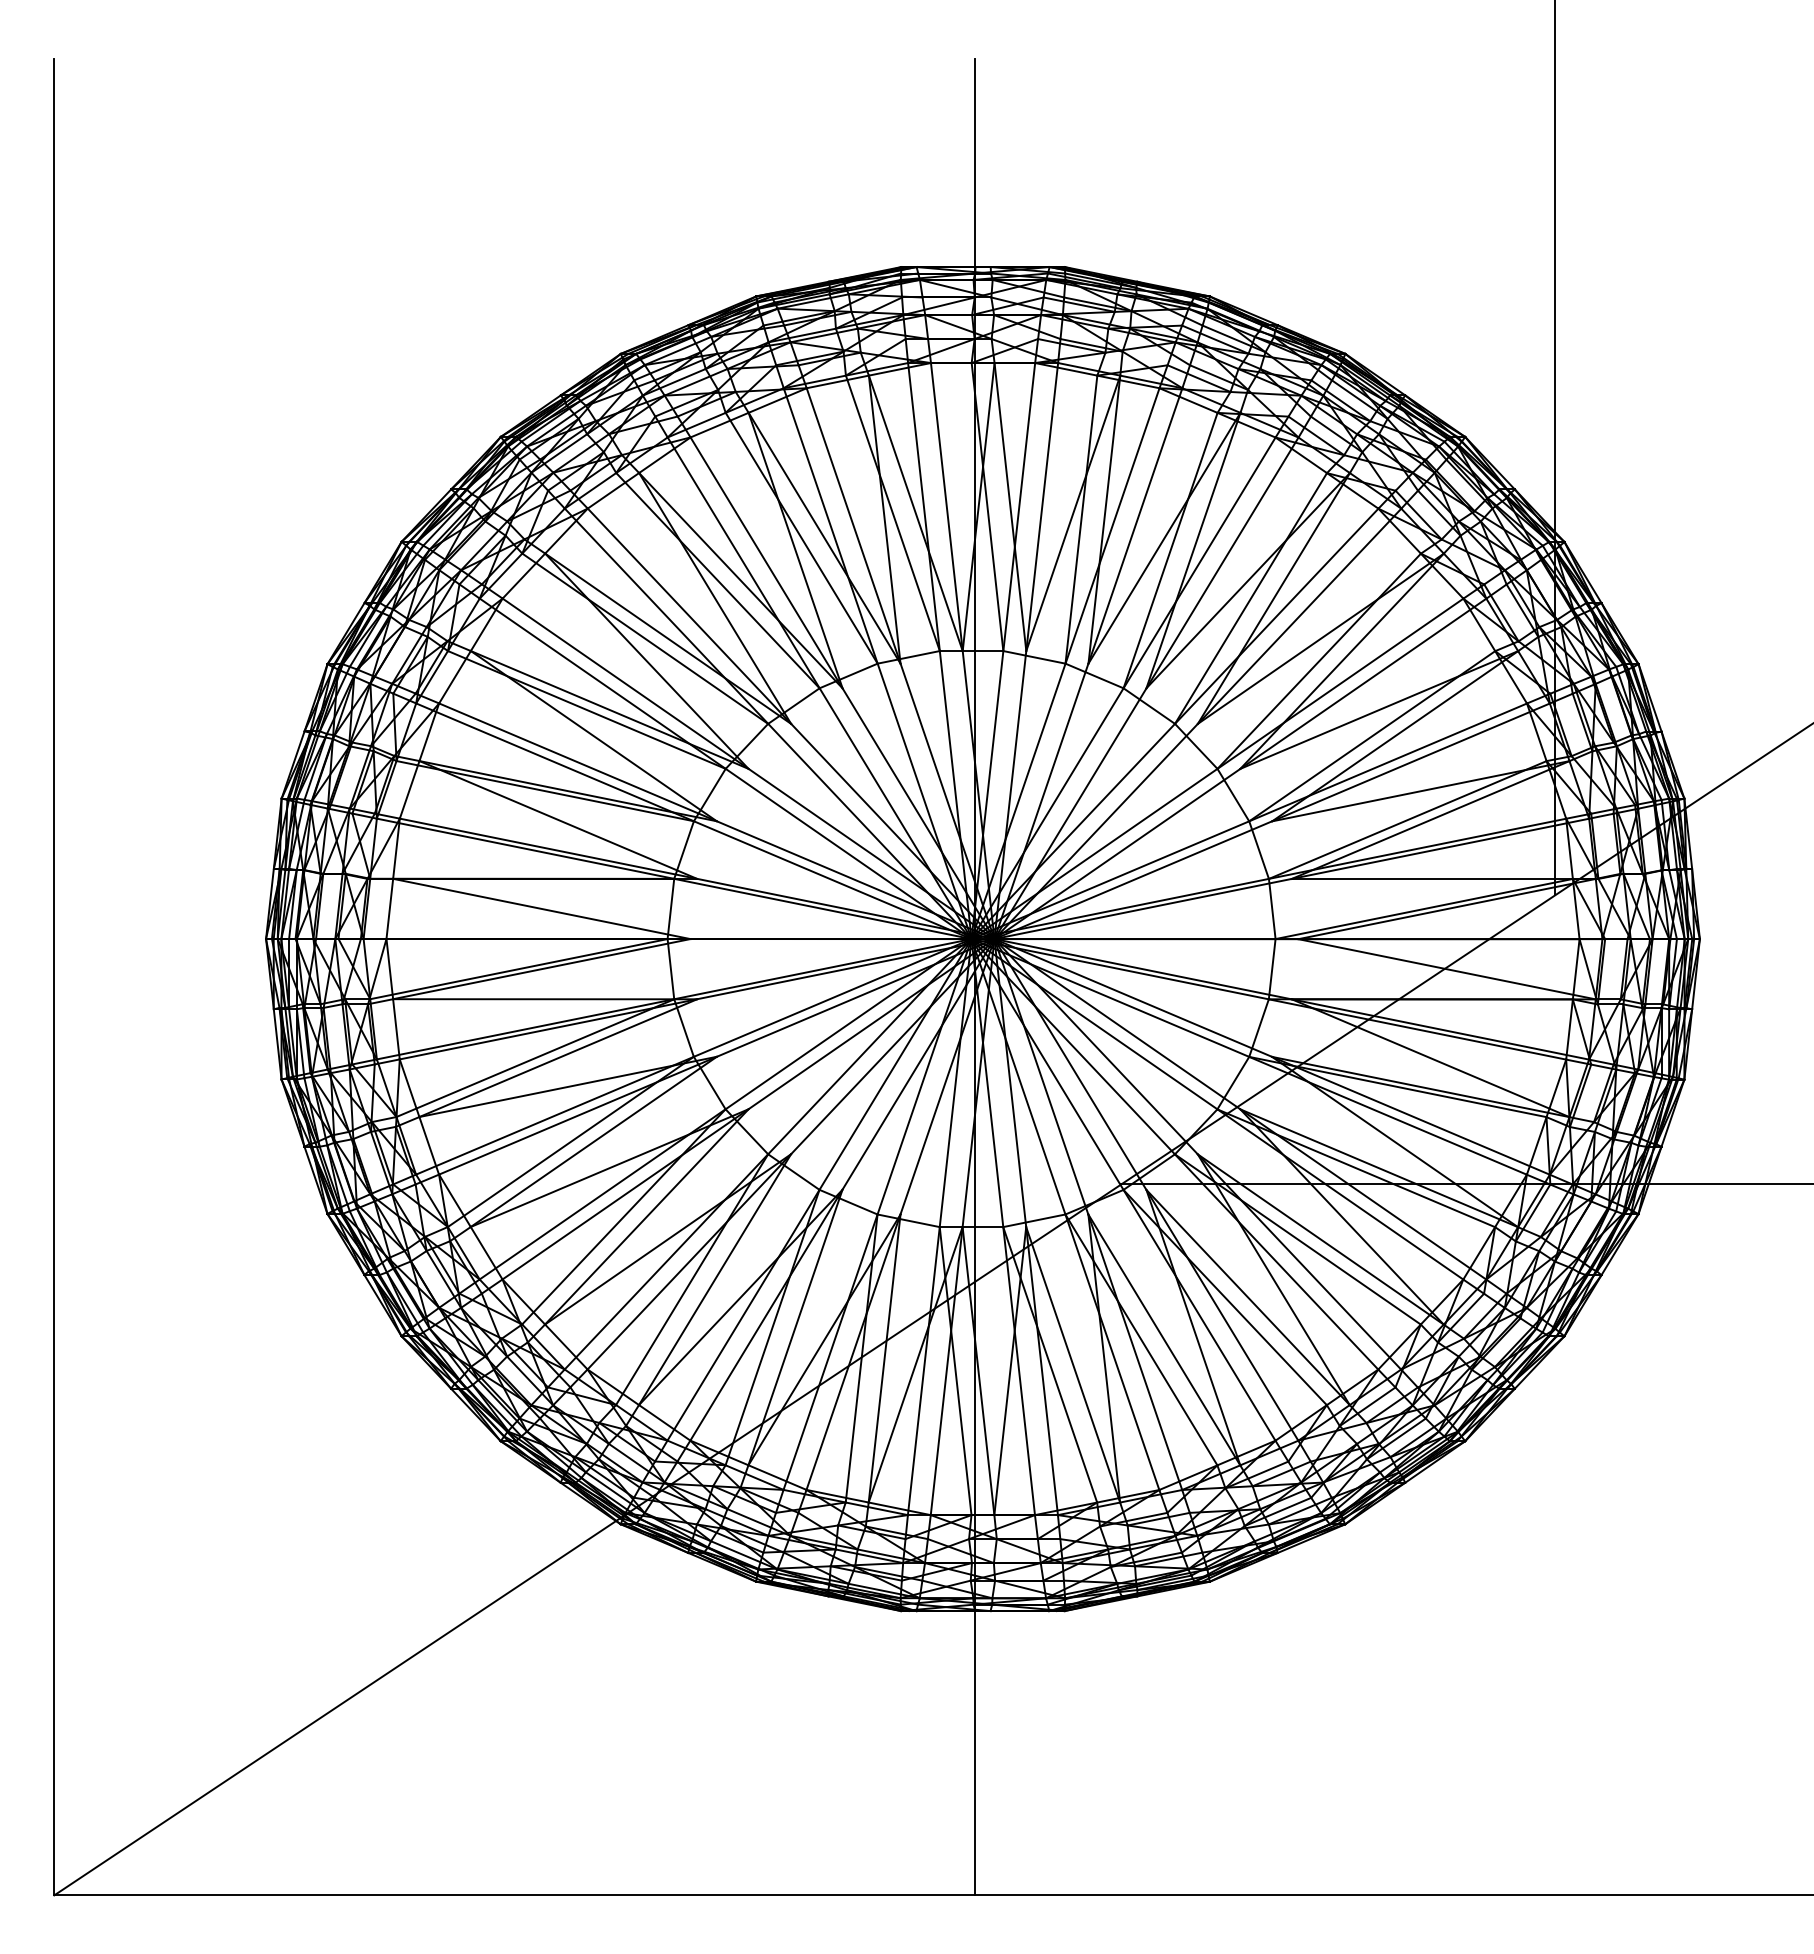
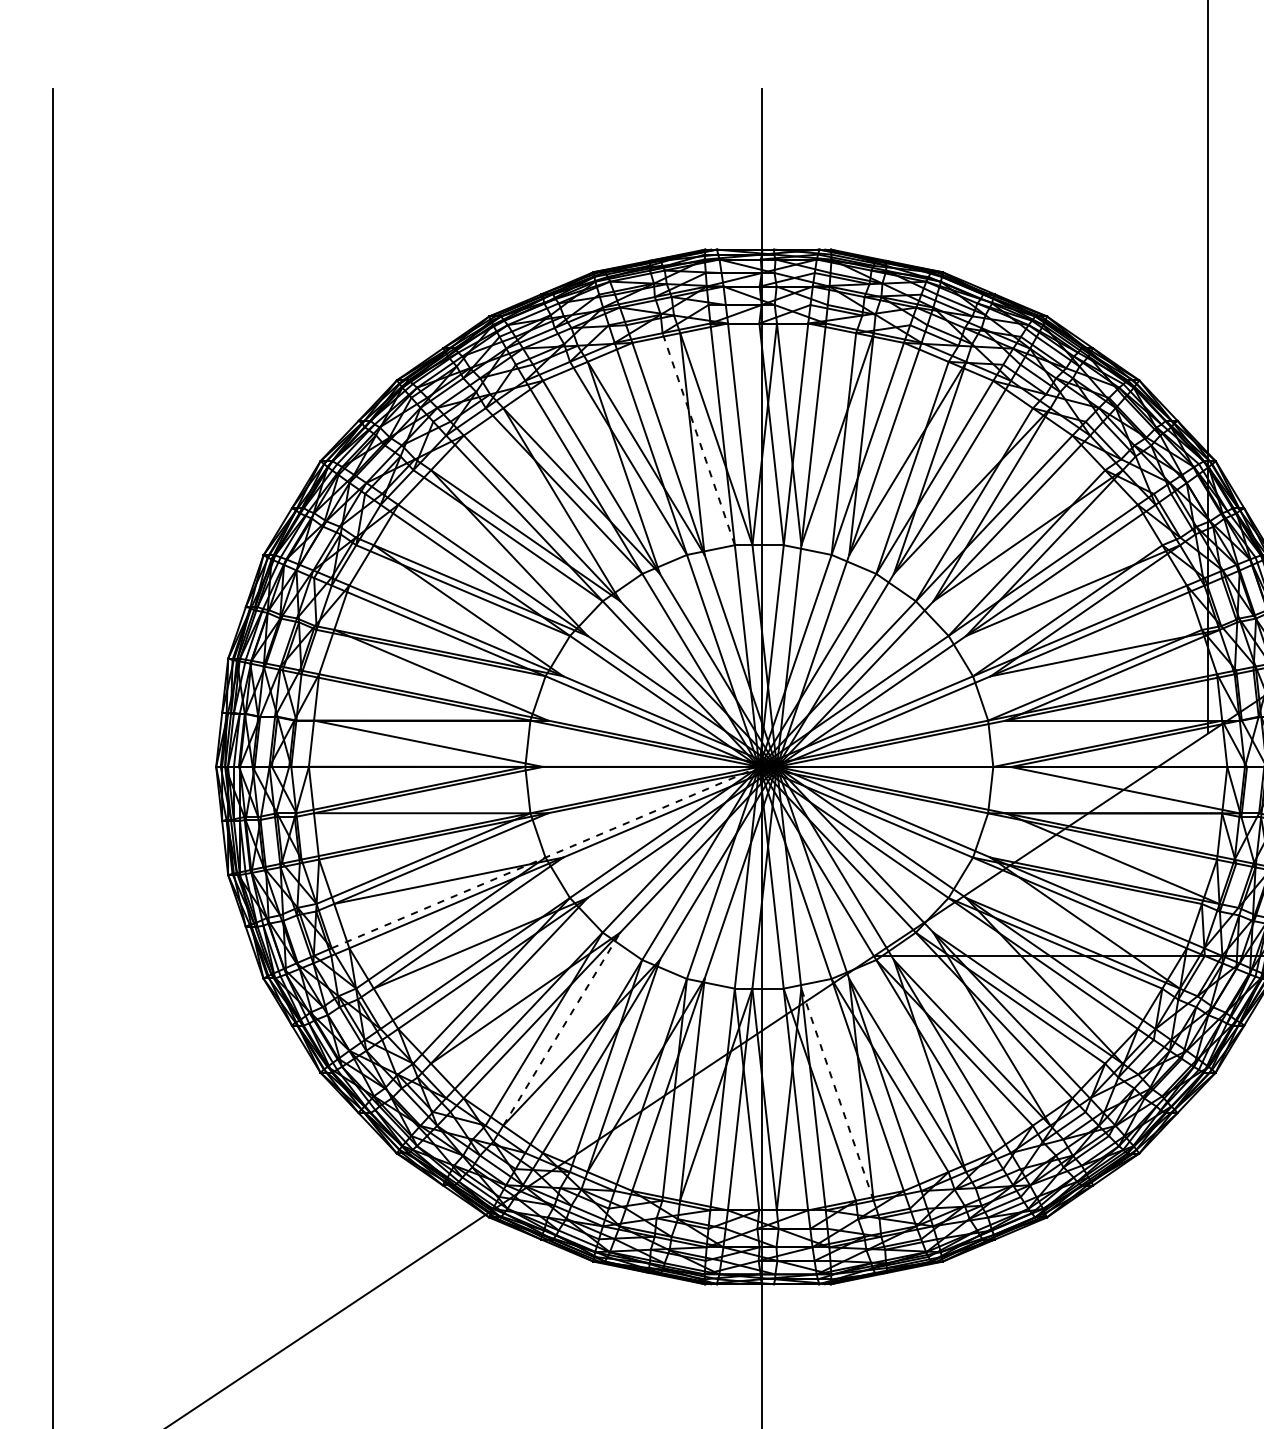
line: (892, 512) -> (698, 438), solid -> dashed
line: (693, 1056) -> (545, 857), solid -> dashed
line: (715, 1279) -> (562, 1029), solid -> dashed
line: (1073, 1364) -> (837, 1094), solid -> dashed

